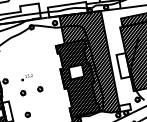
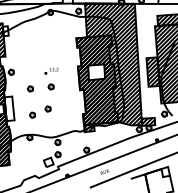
hatch: (122, 65) -> (152, 71), added
part: (27, 77) -> (51, 70), moved
part: (39, 107) -> (47, 108), added
hatch: (125, 107) -> (148, 121), added

